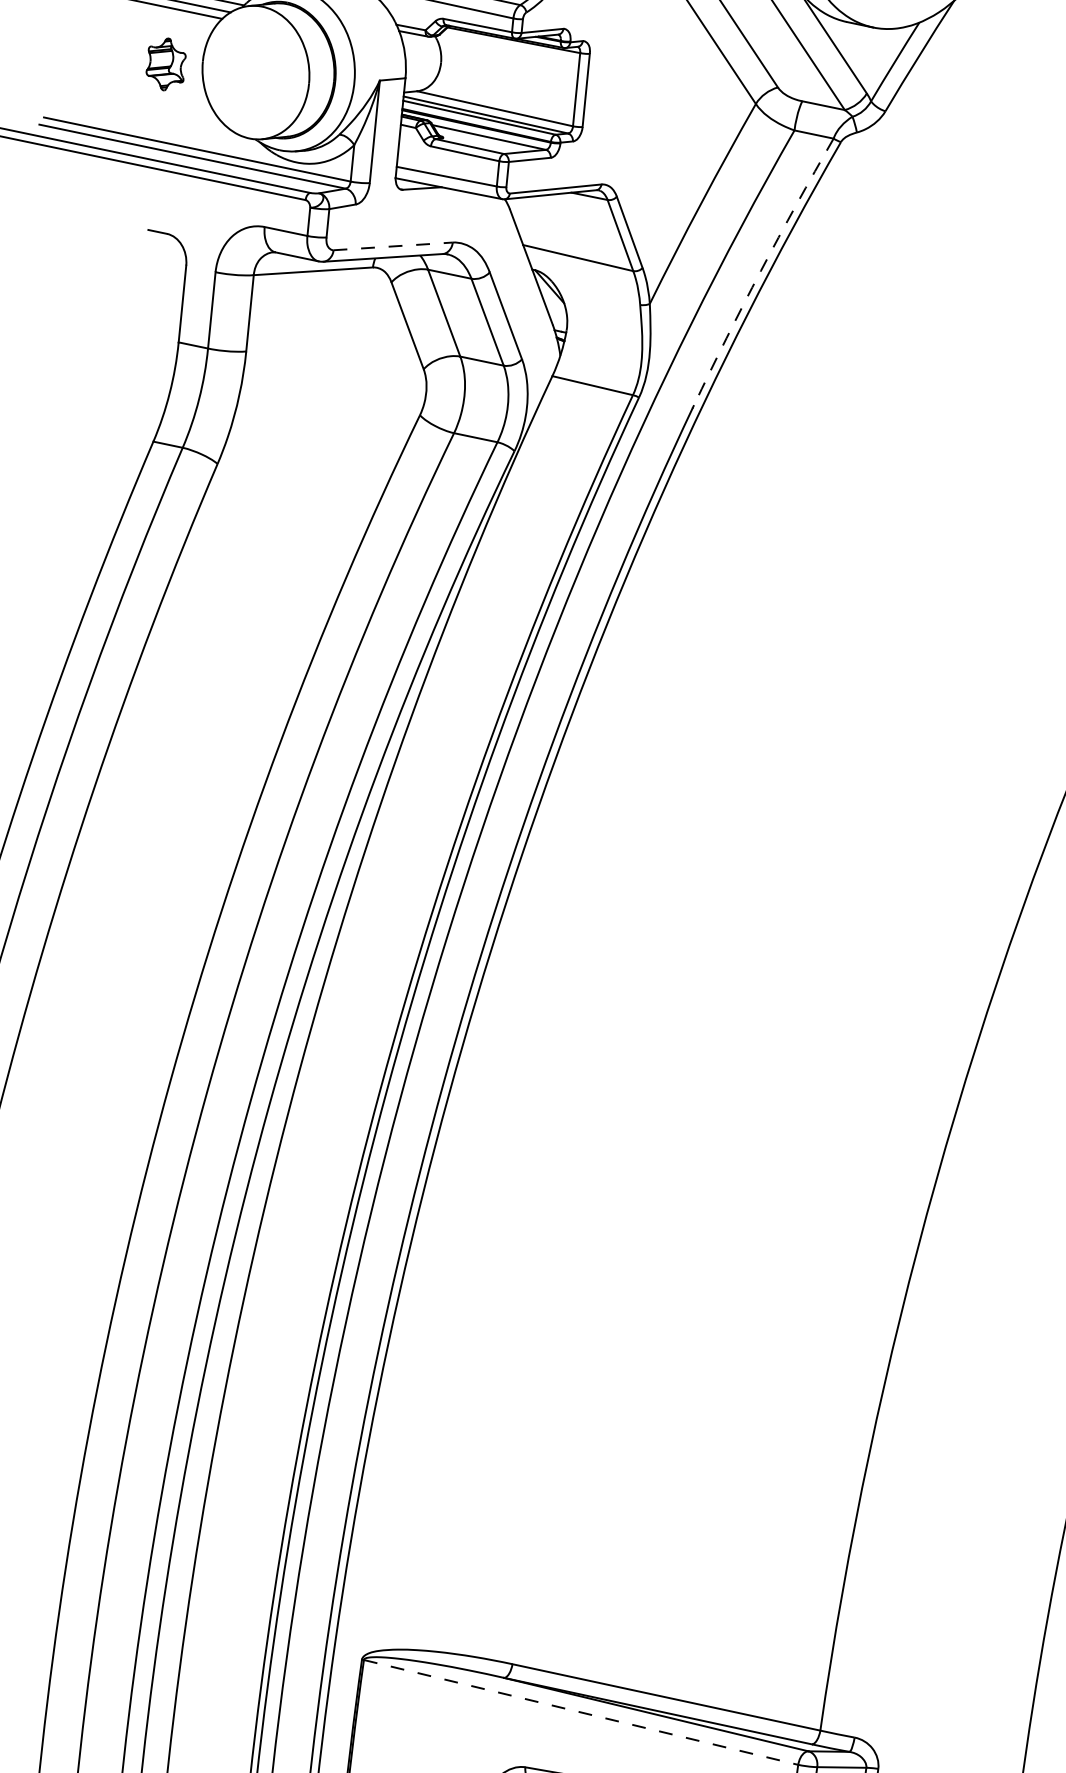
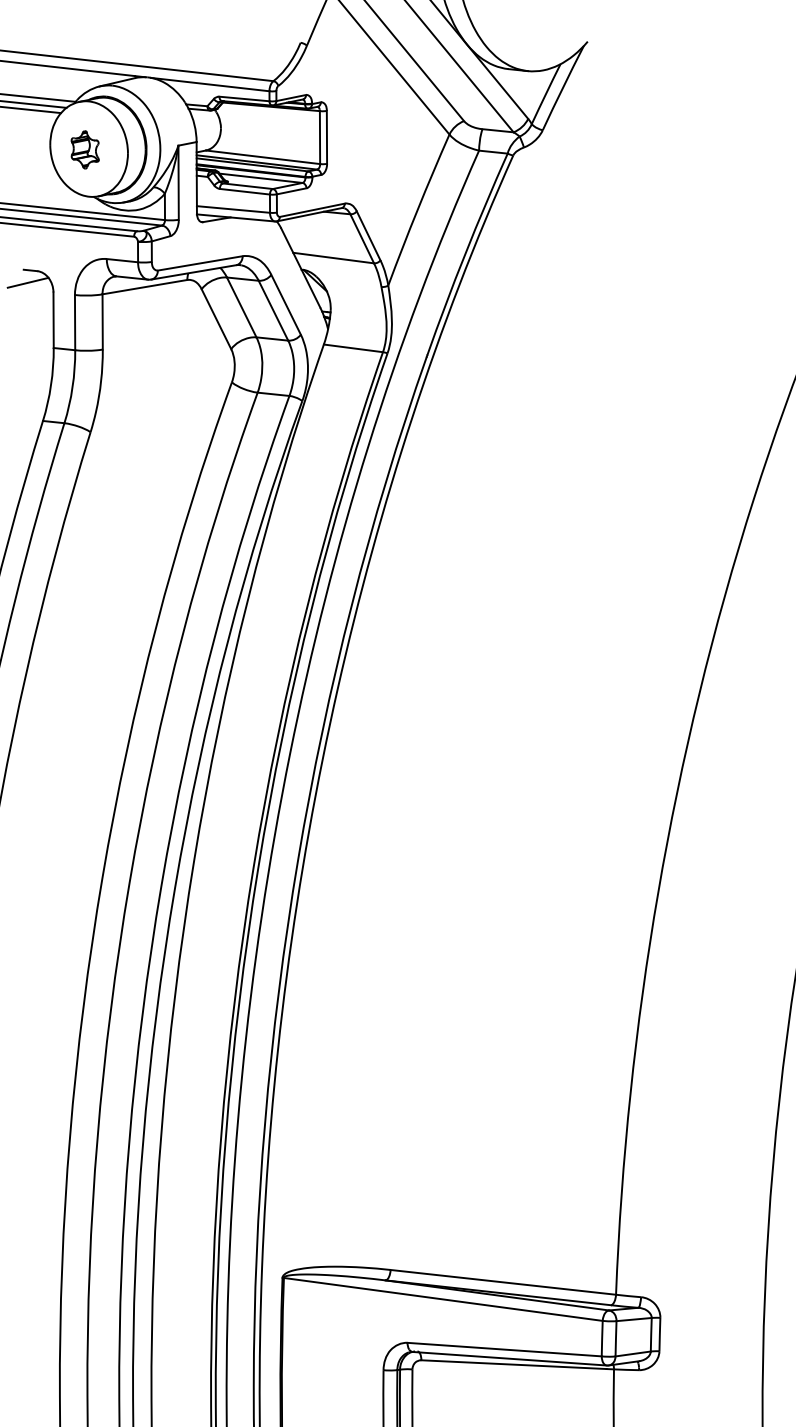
part: (165, 63) -> (84, 149), moved
line: (393, 246) -> (200, 263), dashed -> solid
line: (151, 248) -> (27, 282), added
arc: (761, 270) -> (465, 253), dashed -> solid
line: (581, 1712) -> (443, 1299), dashed -> solid

